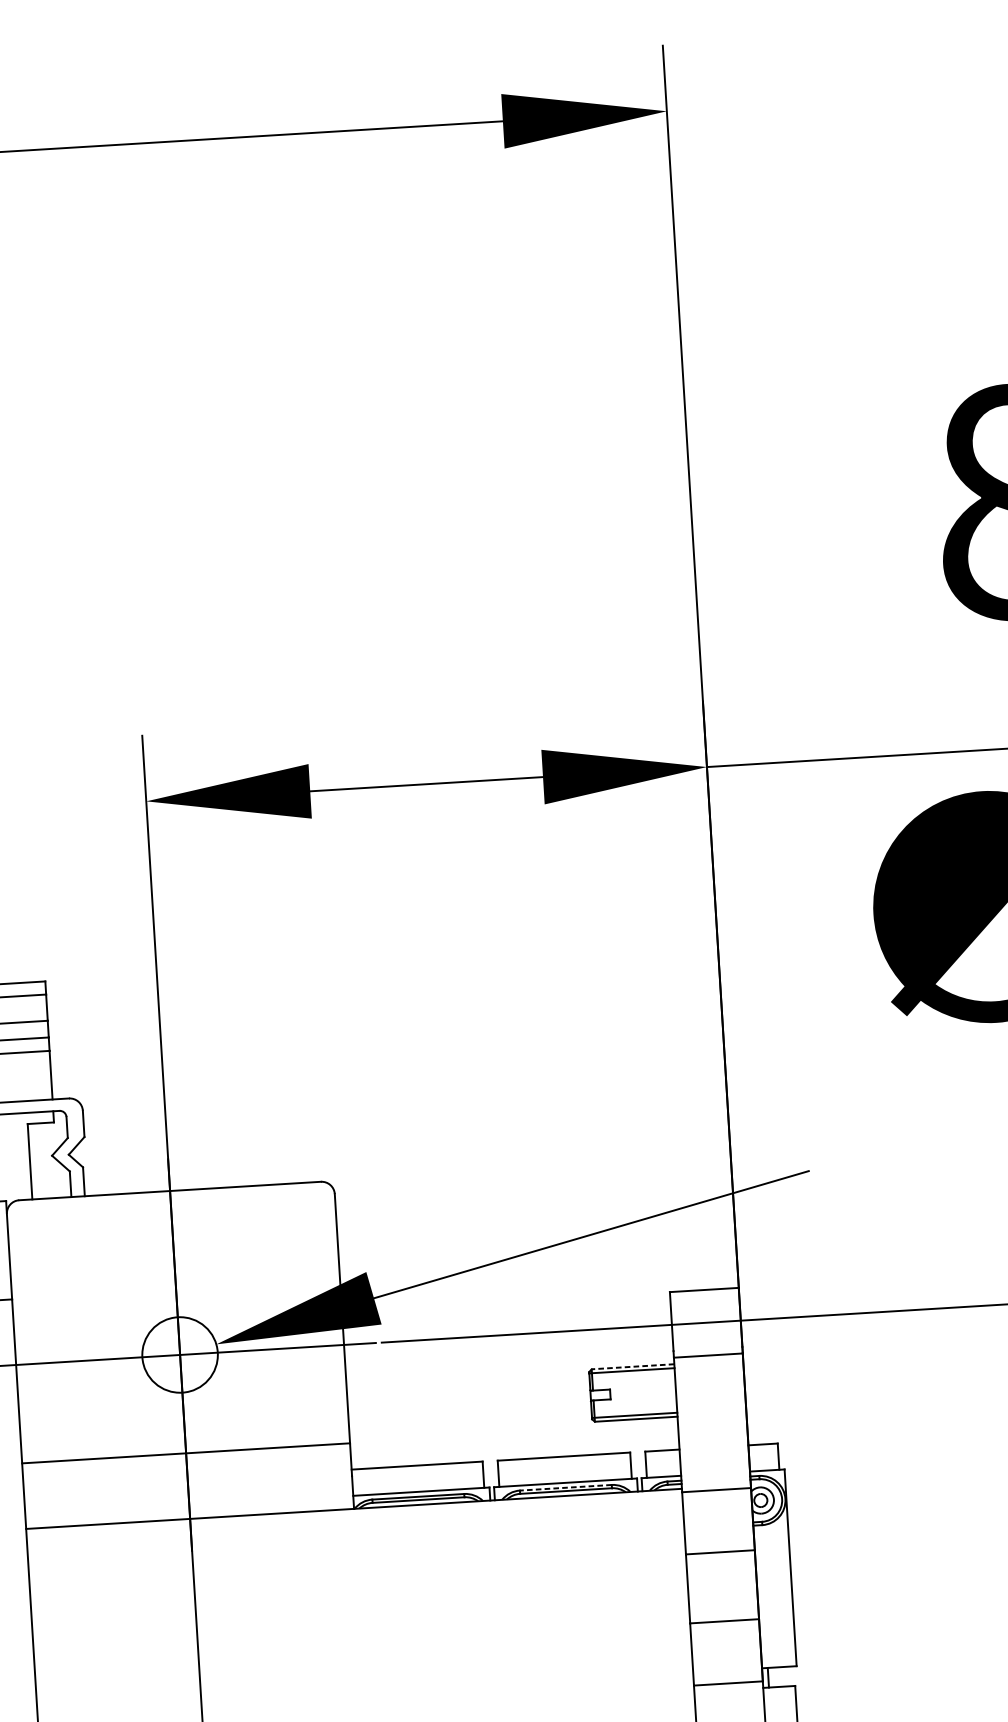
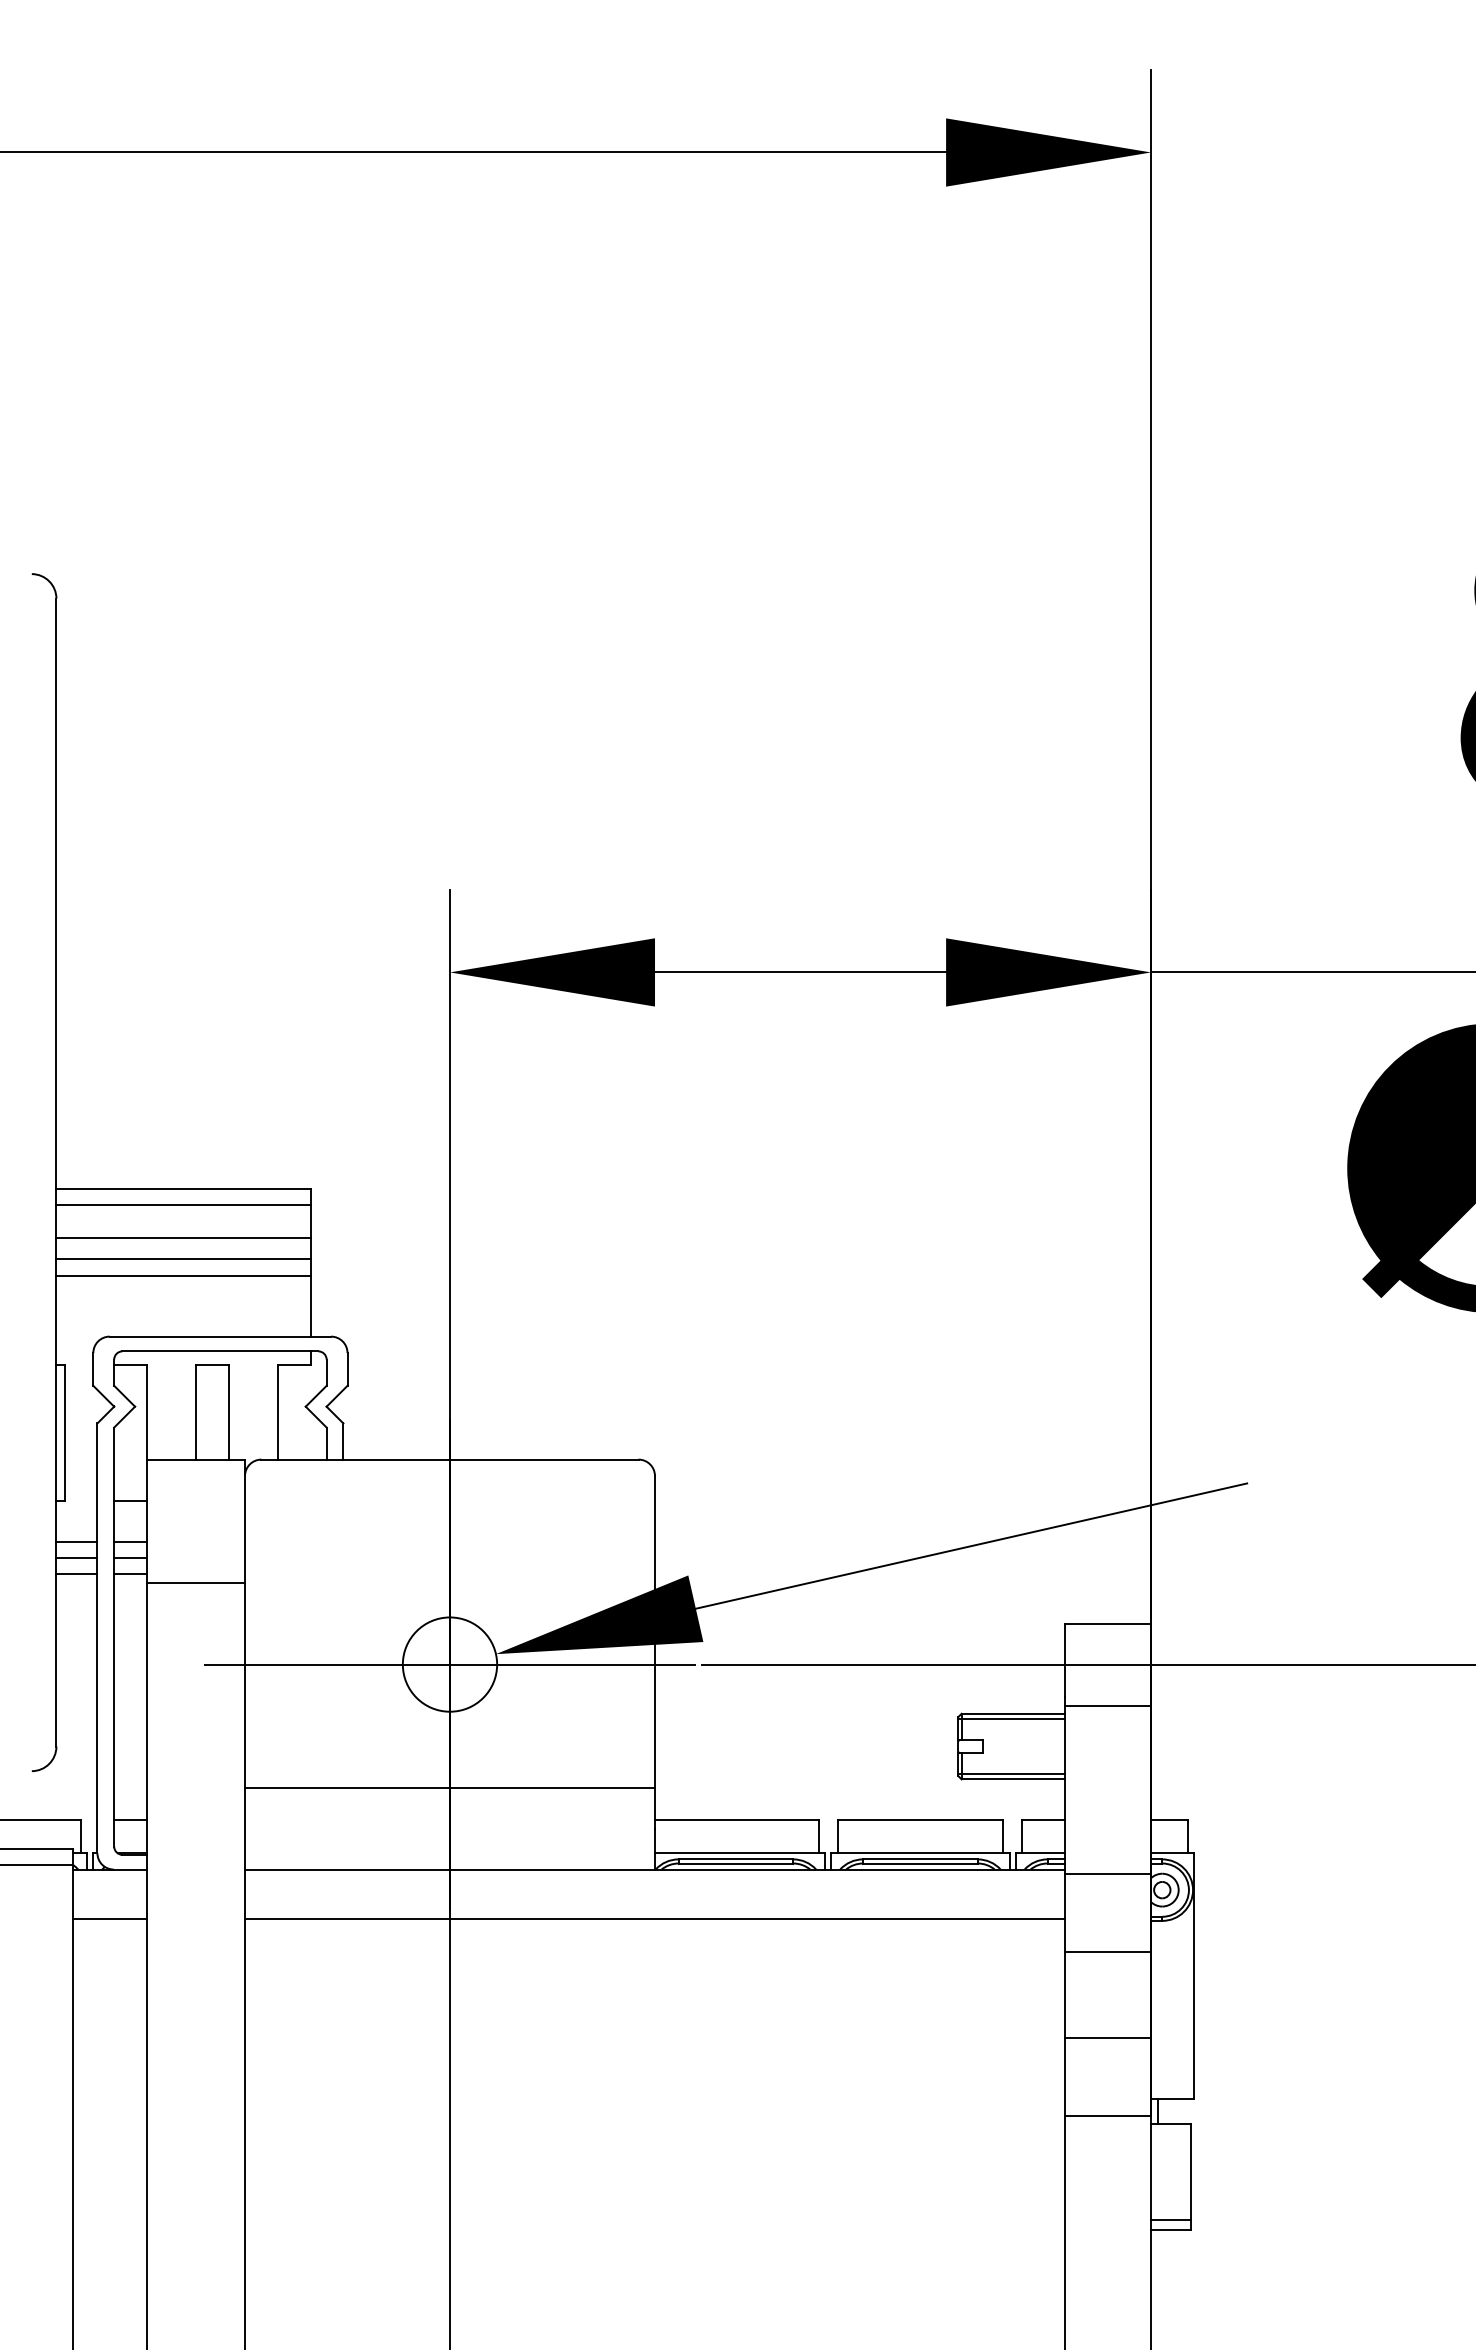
line: (633, 1366) -> (1013, 1713), dashed -> solid
line: (565, 1487) -> (919, 1859), dashed -> solid
line: (356, 1548) -> (654, 1918), added

